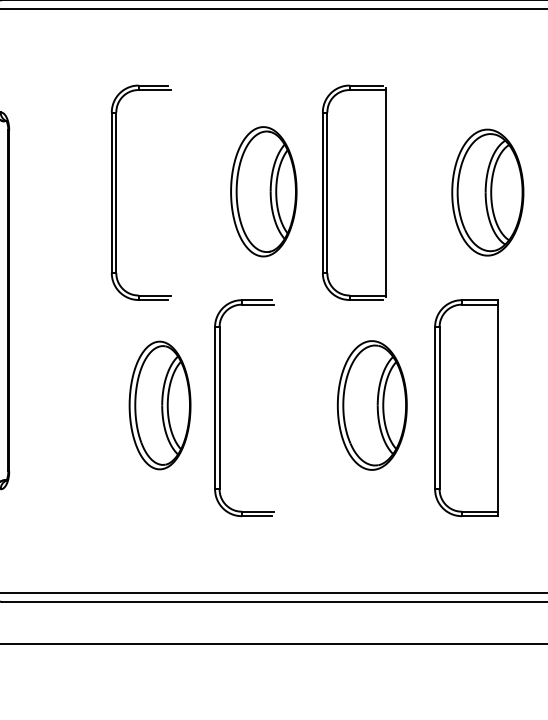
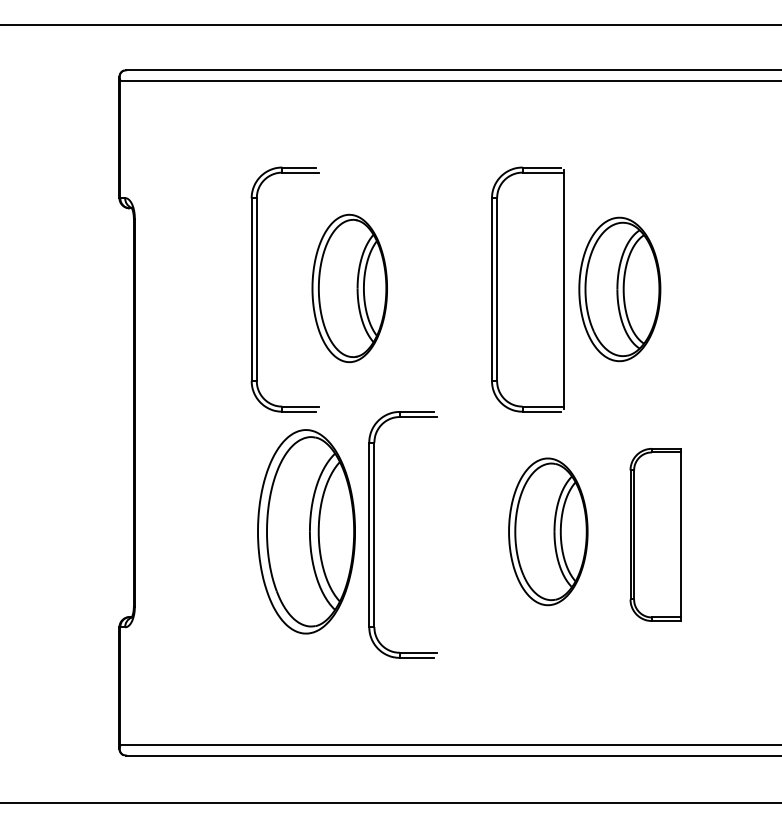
part: (263, 191) -> (349, 288), moved
part: (487, 192) -> (619, 289), moved
part: (159, 405) -> (306, 531), size x1.4
part: (466, 407) -> (655, 534), size x0.7

